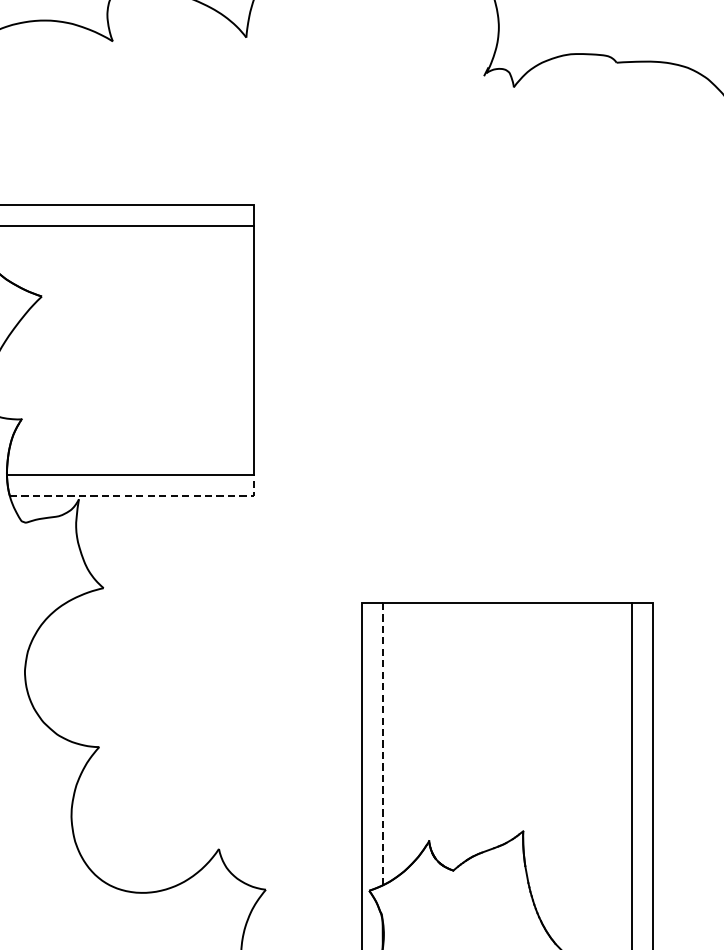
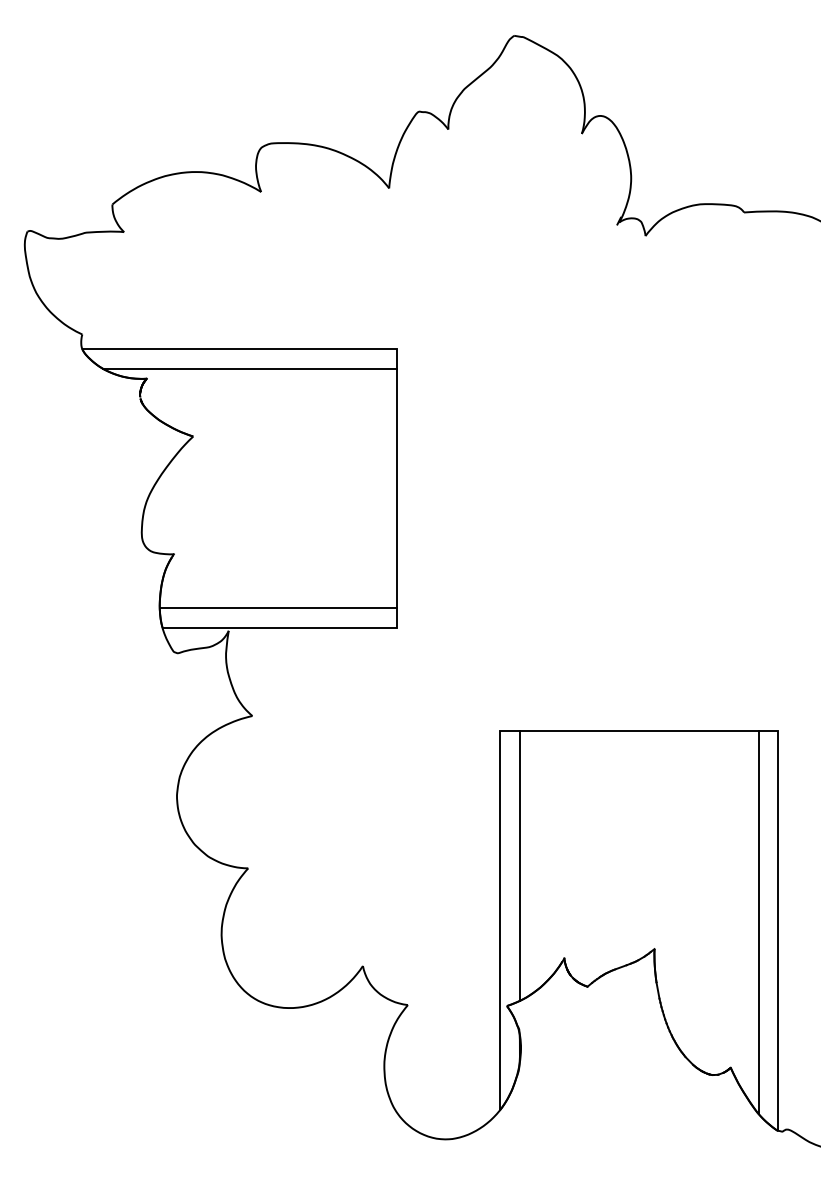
line: (143, 495) -> (290, 627), dashed -> solid
line: (382, 744) -> (519, 865), dashed -> solid

